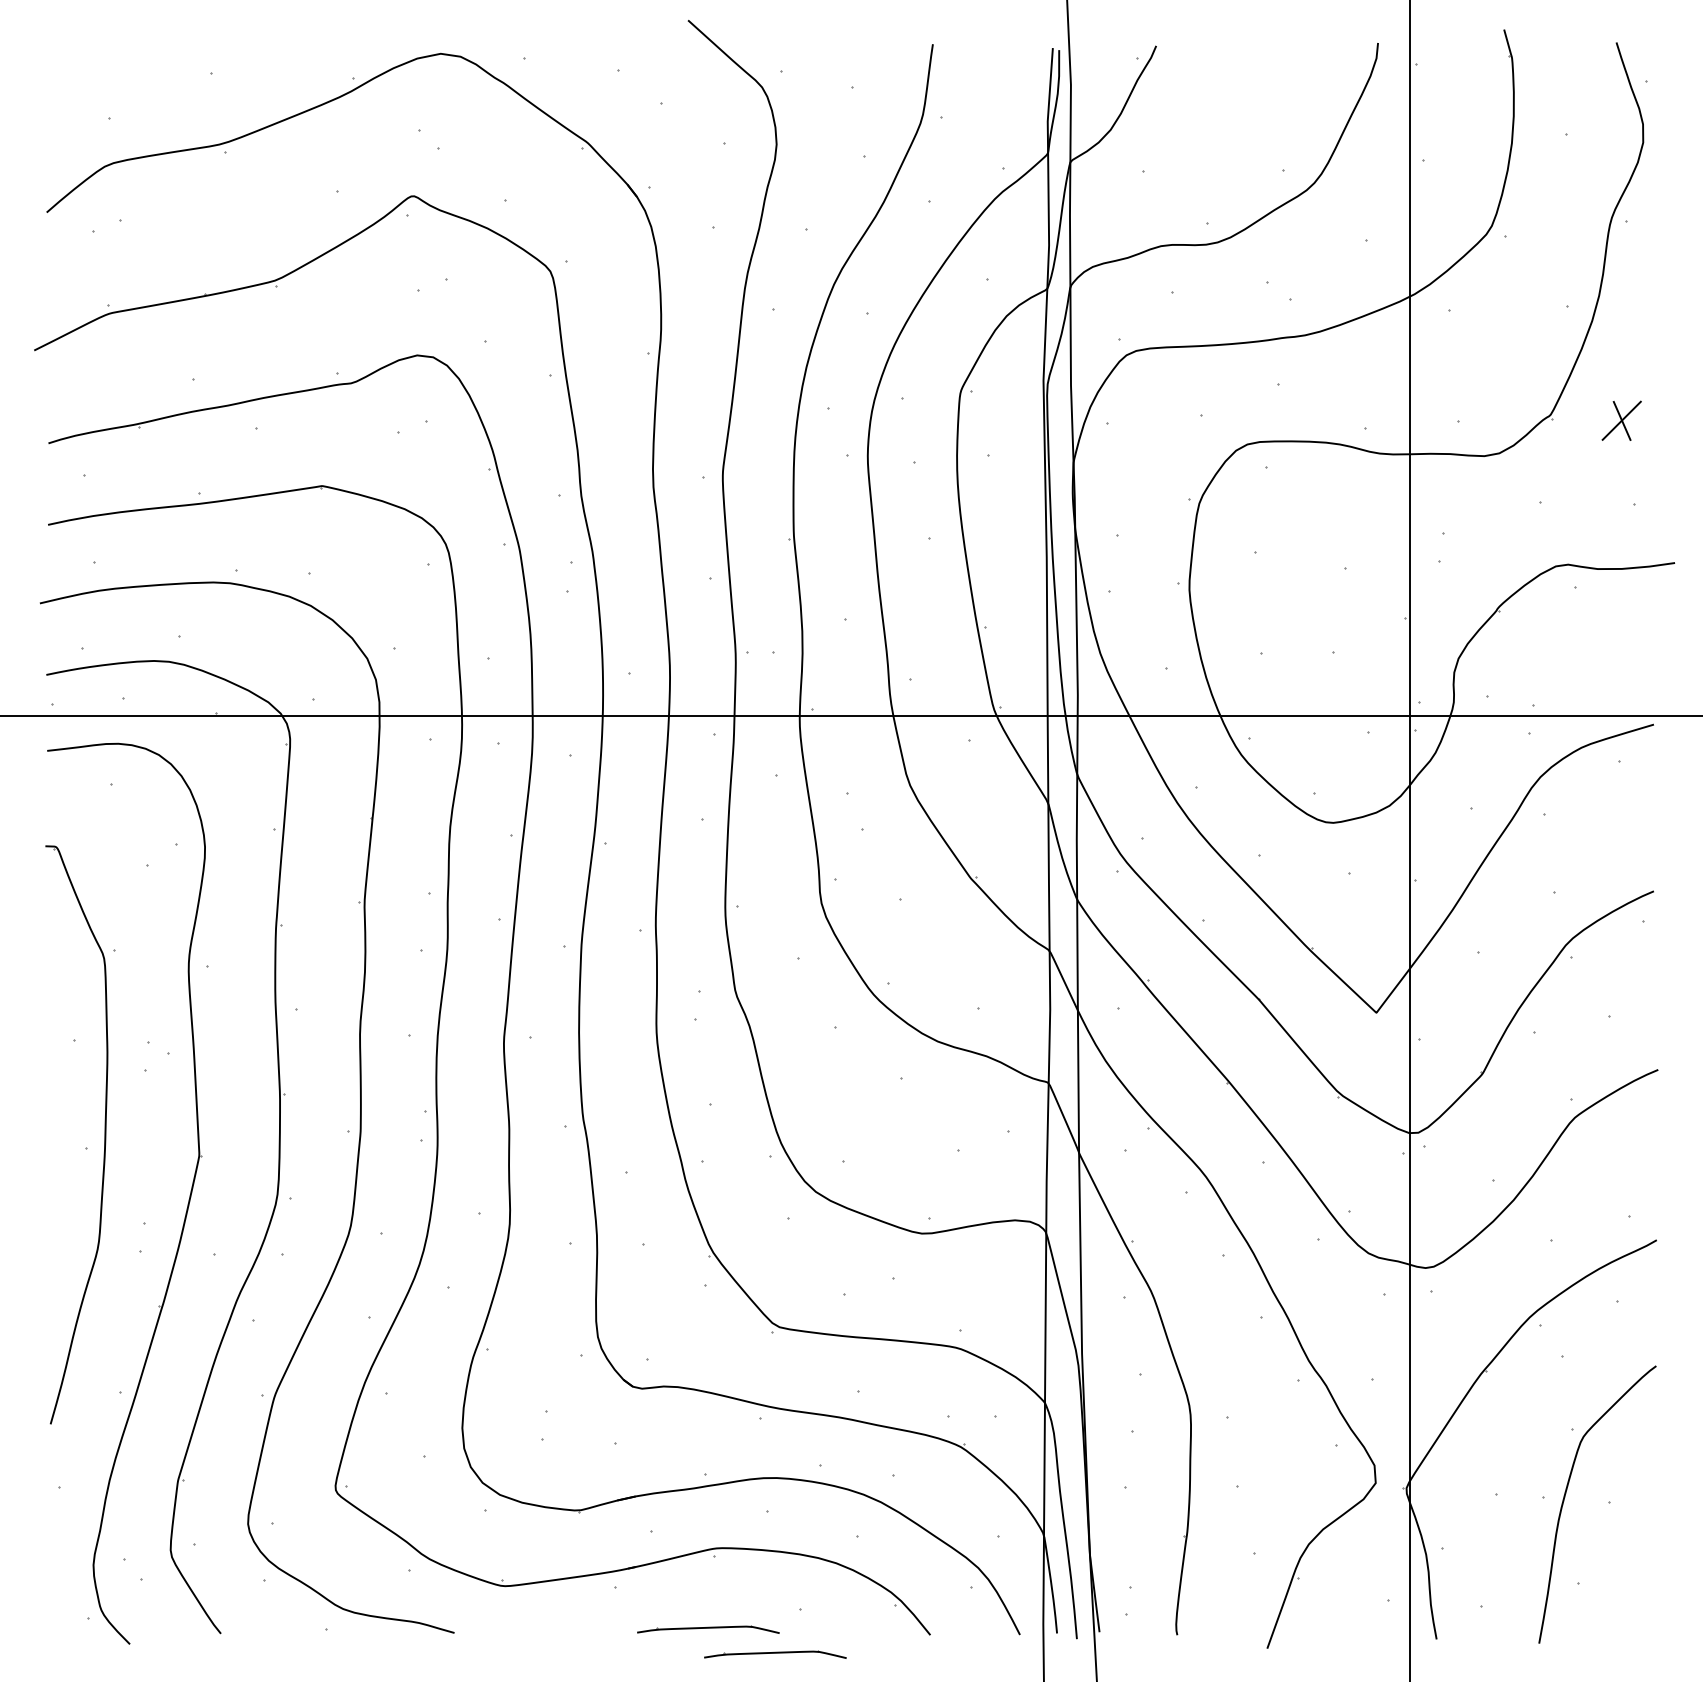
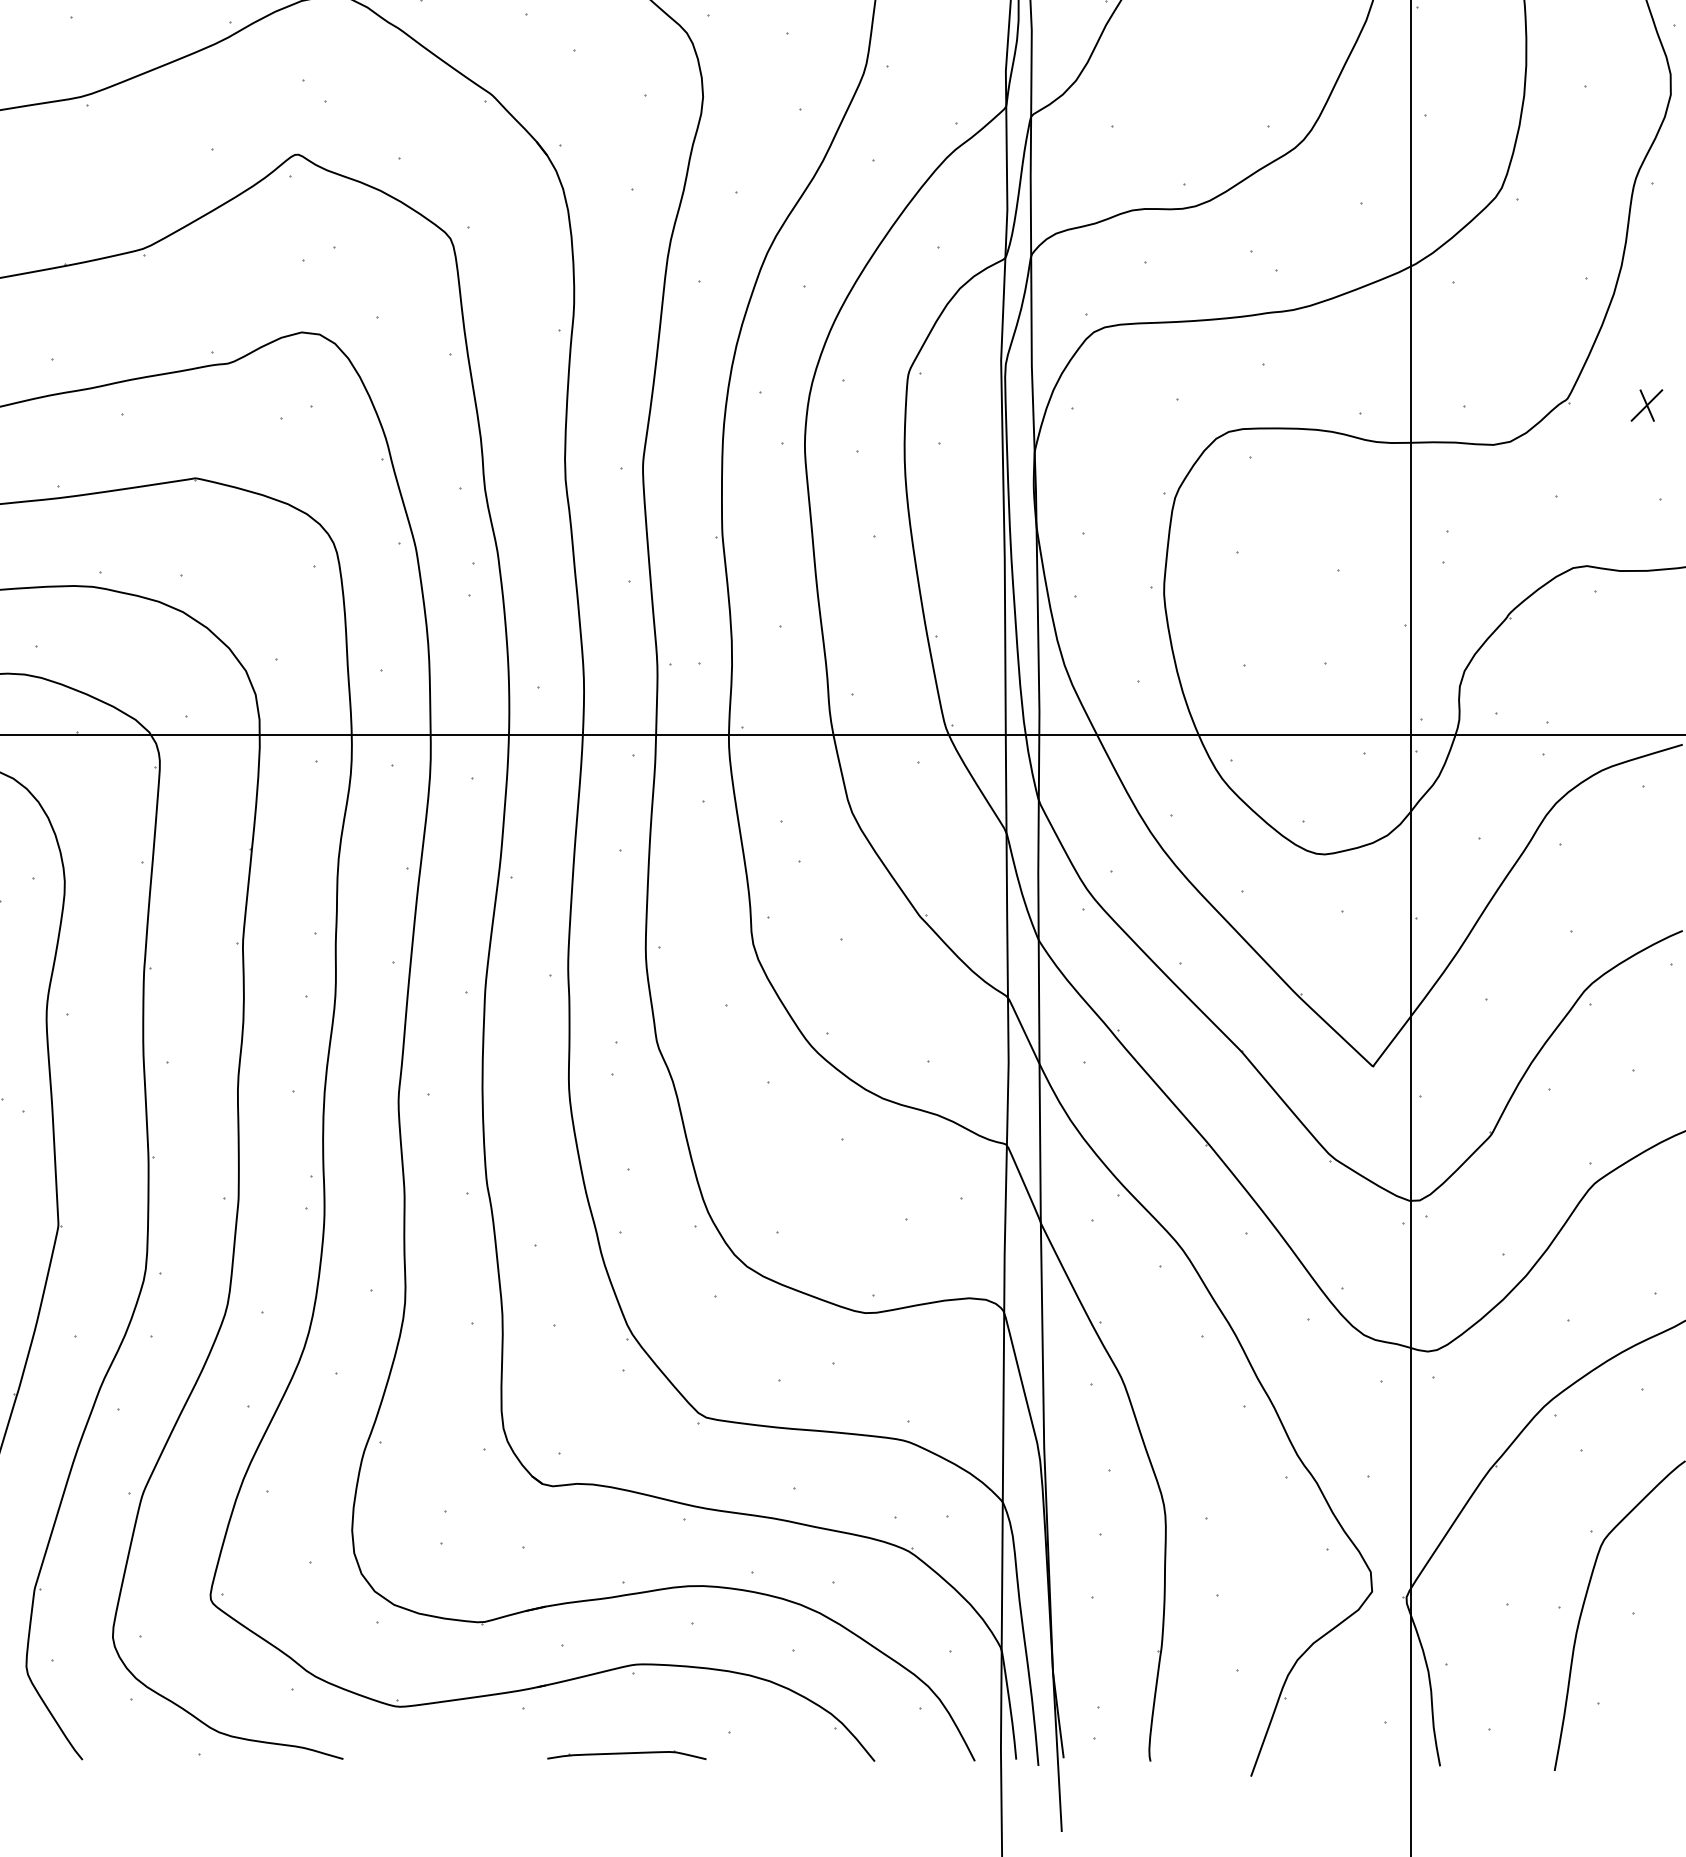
part: (1621, 420) -> (1646, 405), size x0.71
part: (775, 1654) -> (701, 1783), removed

